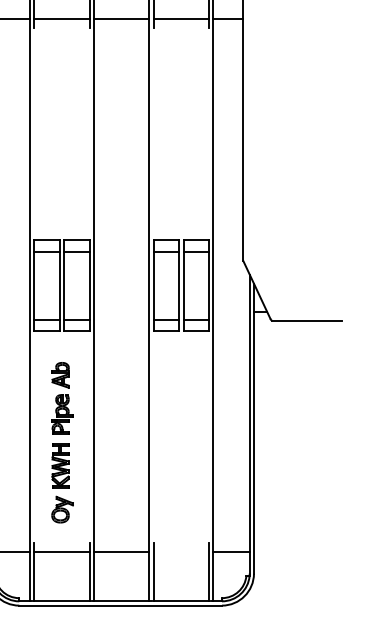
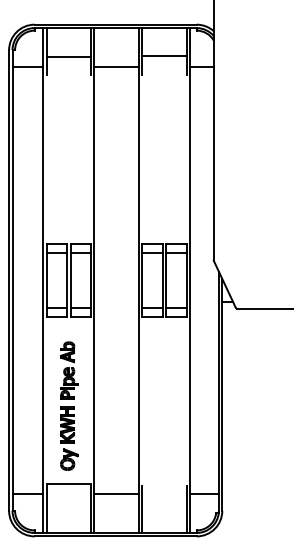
line: (61, 19) -> (68, 57), moved
line: (181, 19) -> (164, 56), moved
line: (61, 551) -> (68, 483), moved

